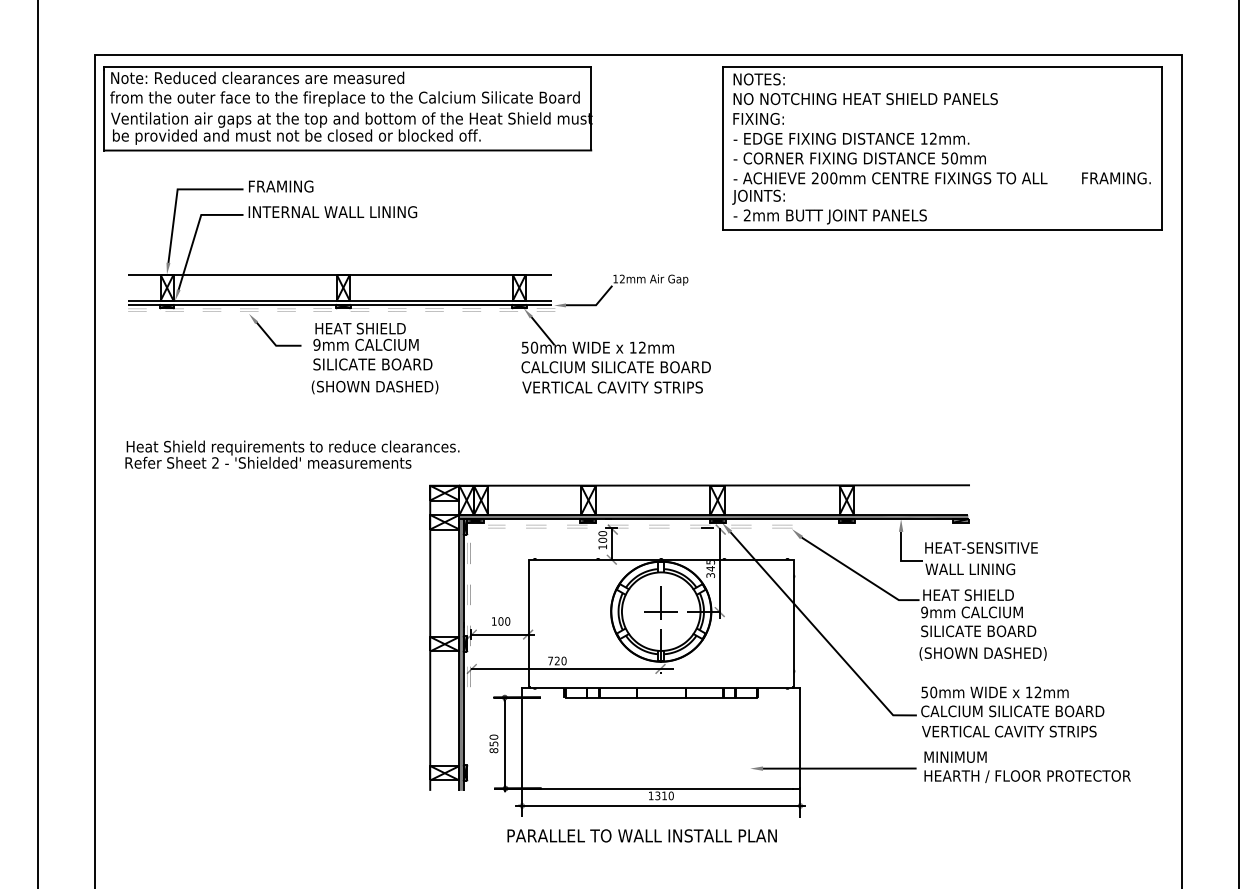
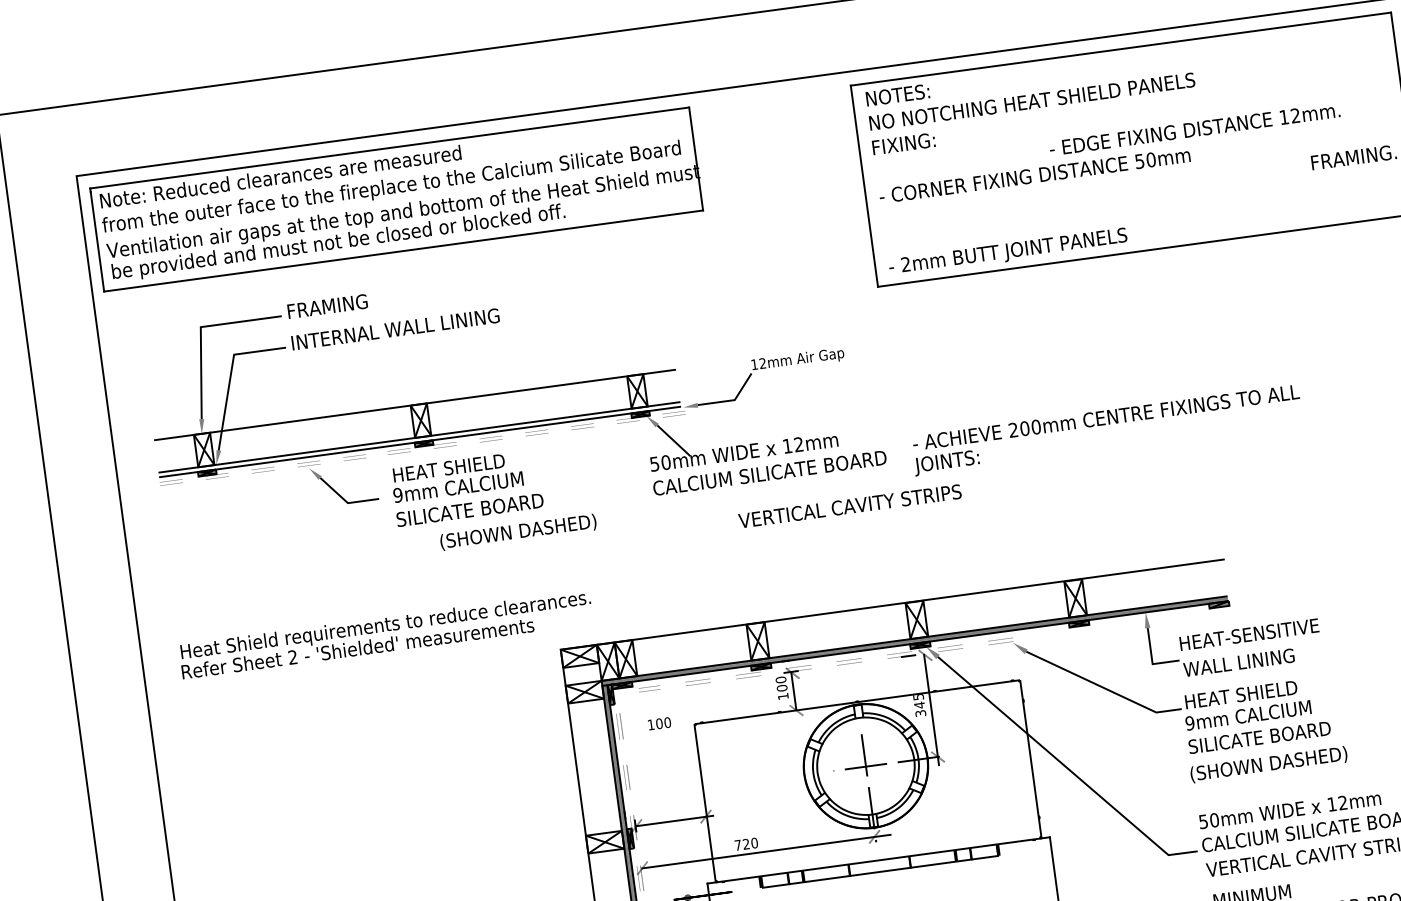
text: (851, 138) -> (1194, 129), moved
text: (889, 188) -> (1106, 430), moved
text: (374, 387) -> (517, 532), moved
text: (612, 387) -> (849, 506), moved
text: (501, 621) -> (660, 723), moved

